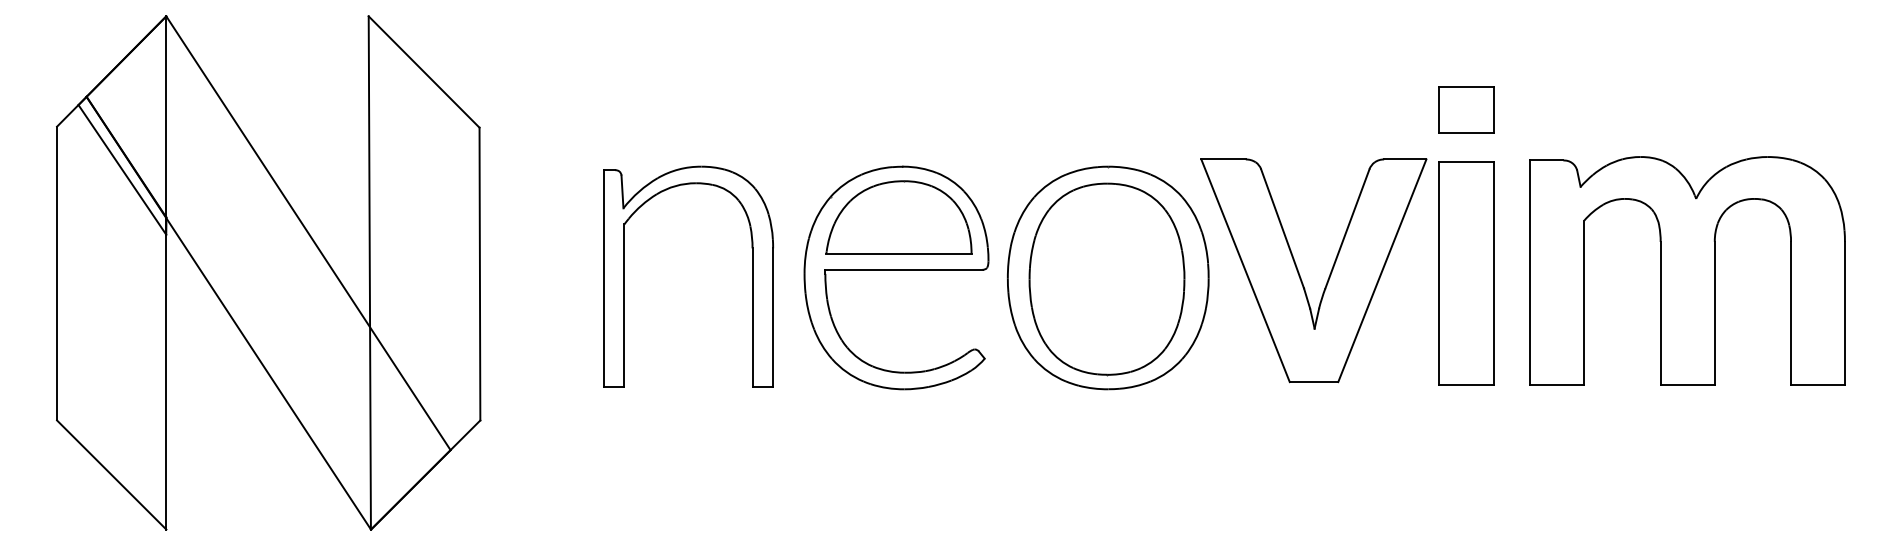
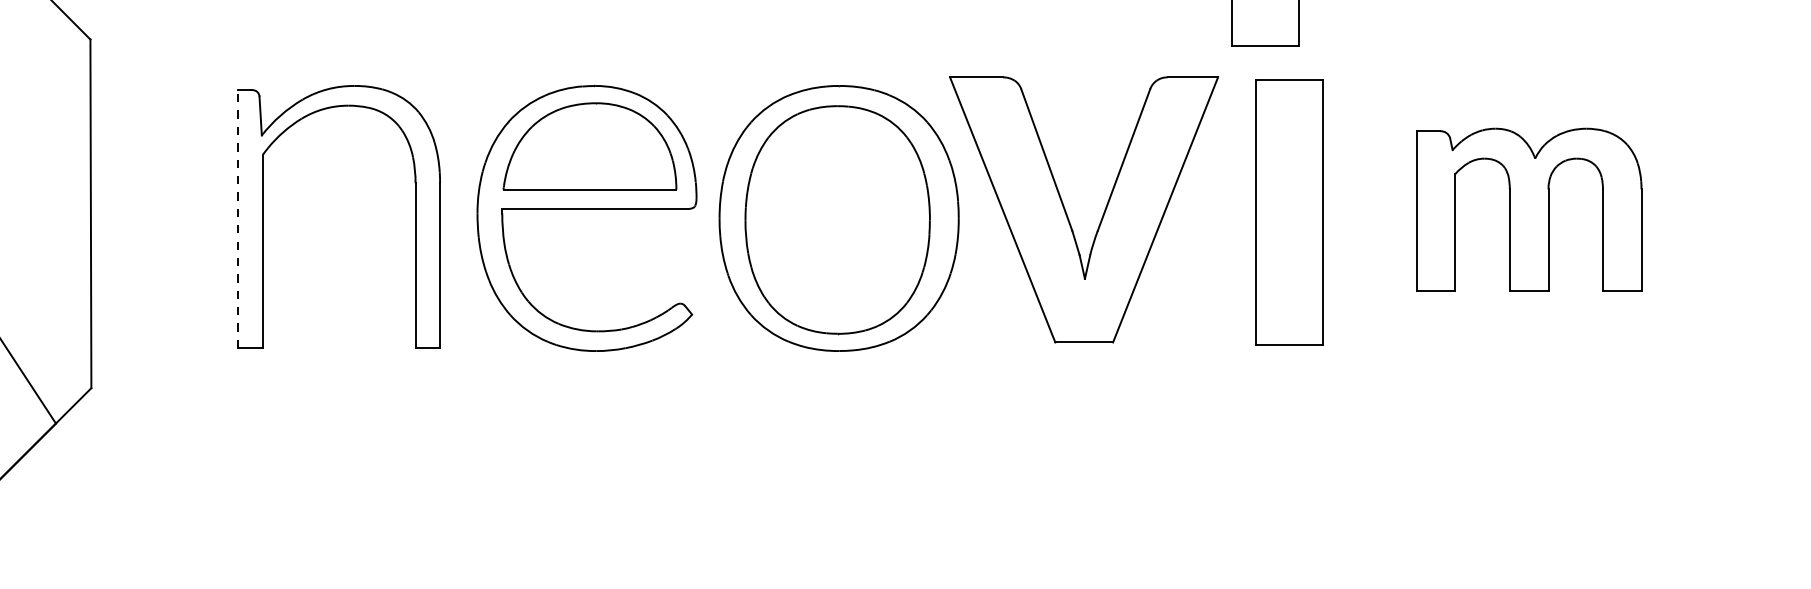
part: (1687, 270) -> (1528, 209), size x0.6
part: (1466, 273) -> (1289, 213), moved
line: (603, 278) -> (238, 219), solid -> dashed

